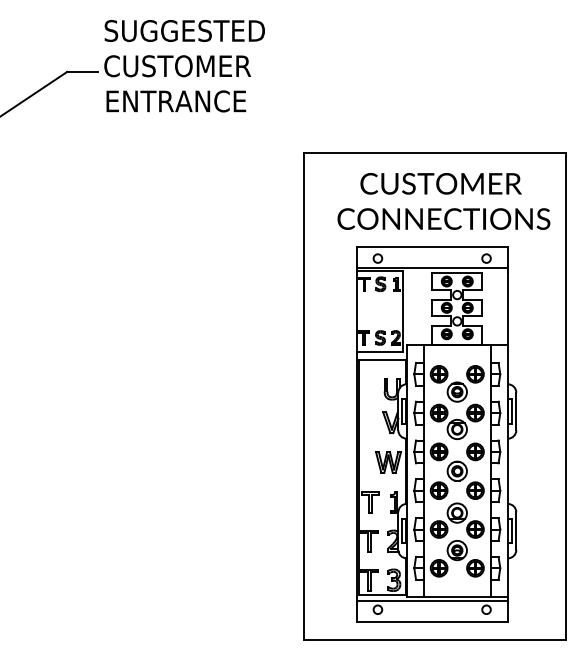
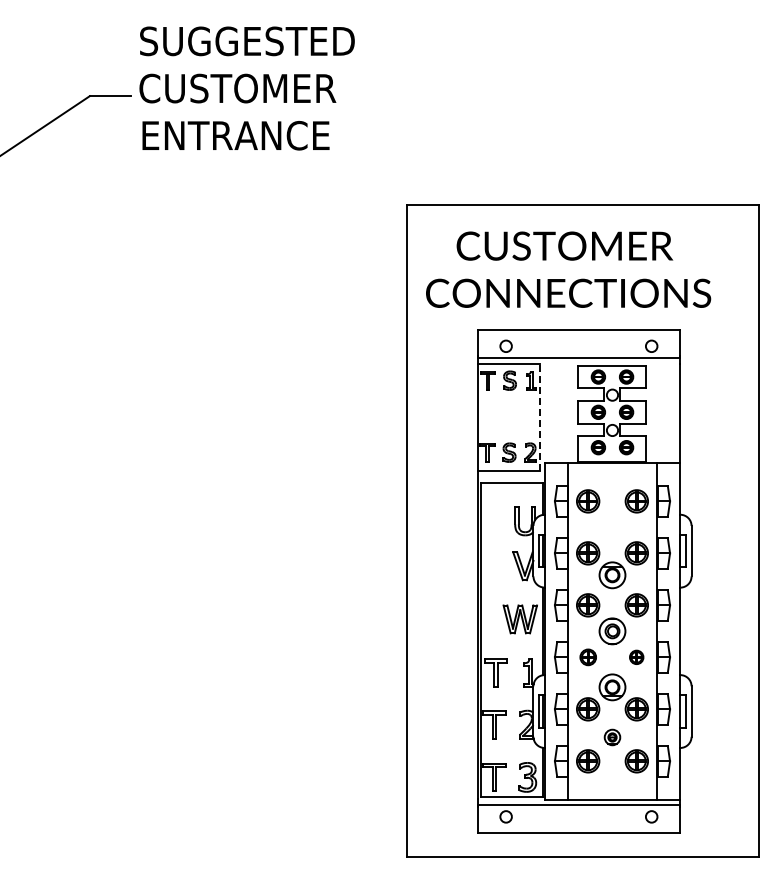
text: (443, 201) -> (568, 269), moved
line: (403, 311) -> (540, 417), solid -> dashed
part: (457, 392) -> (612, 525), removed
part: (439, 490) -> (588, 657), size x0.7
part: (475, 490) -> (636, 657), size x0.6
part: (457, 550) -> (612, 737), size x0.6

